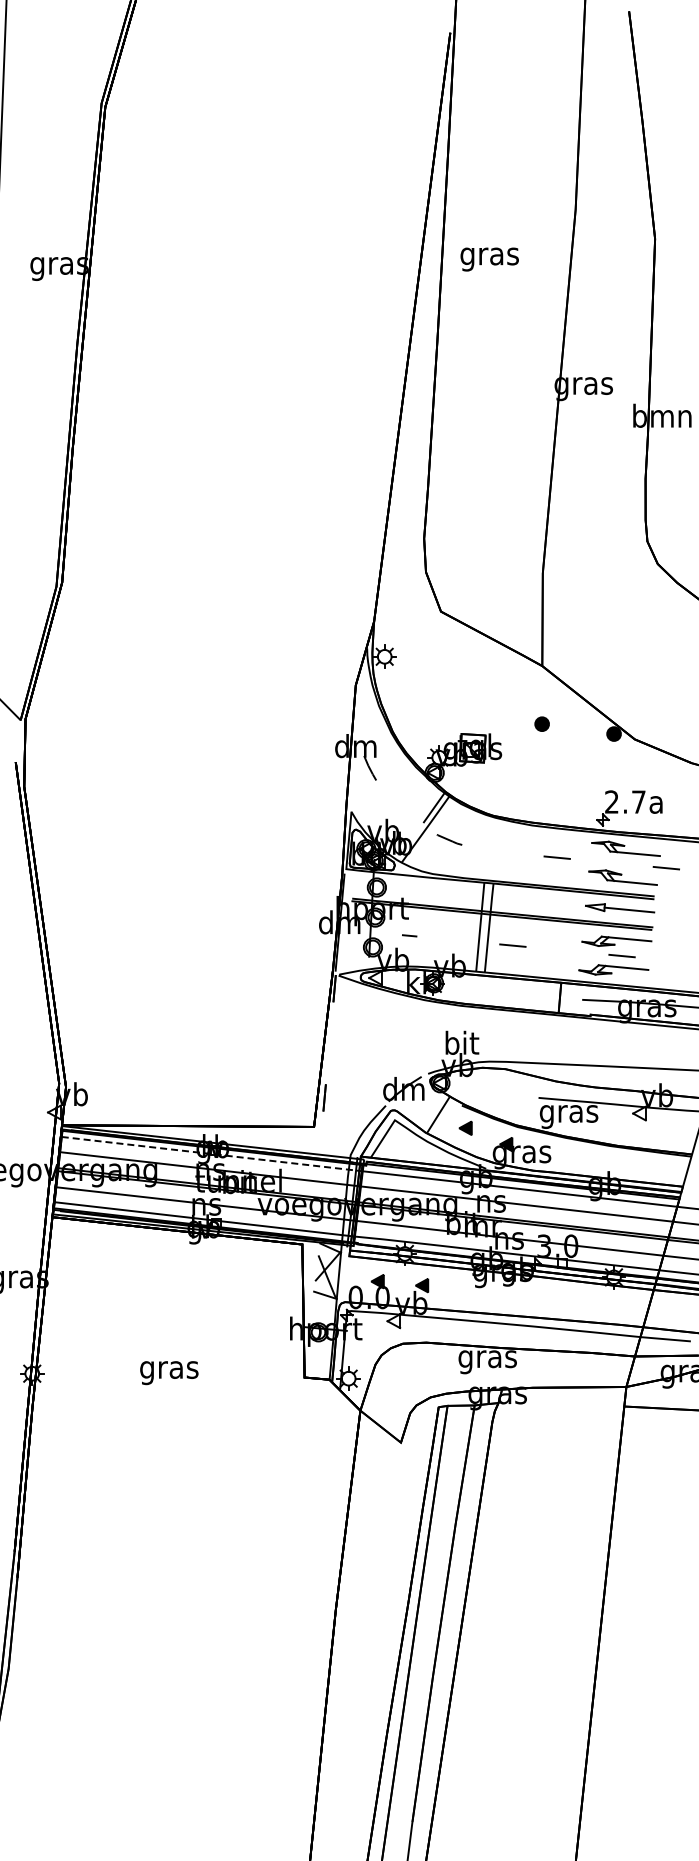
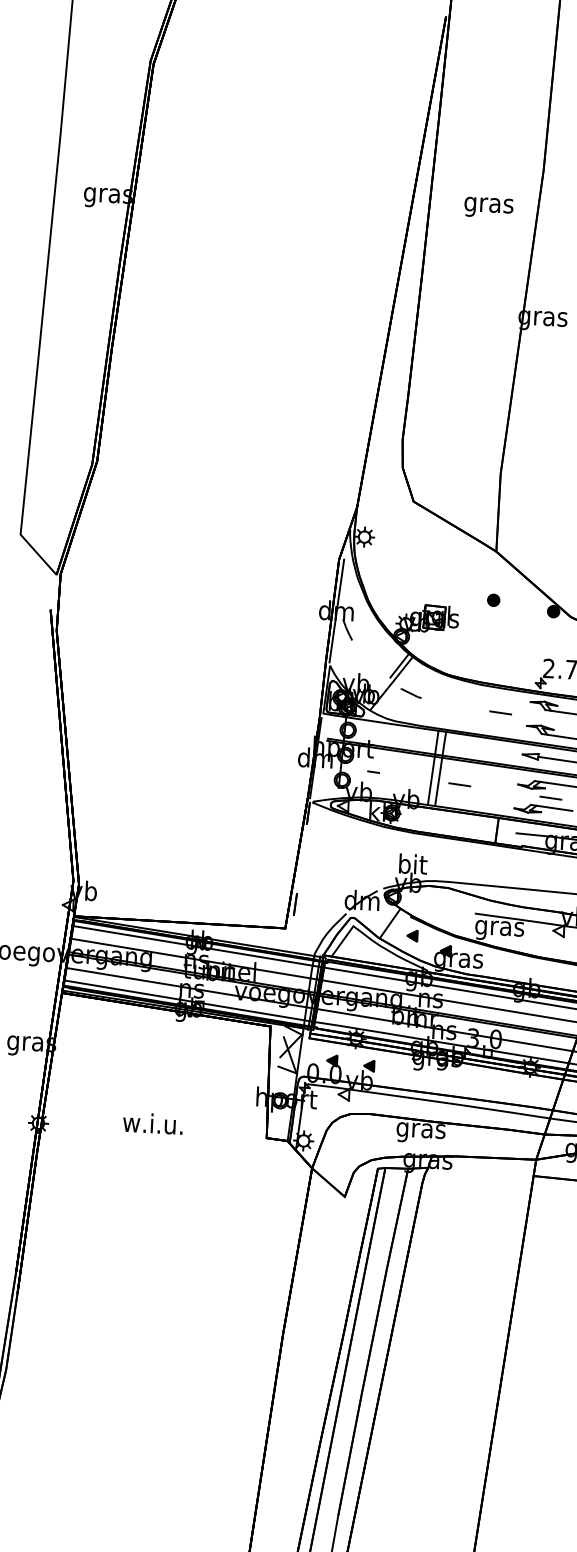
text: (489, 259) -> (488, 207), moved
line: (355, 745) -> (336, 610), added
line: (212, 1154) -> (198, 947), dashed -> solid
text: (167, 1369) -> (152, 1125), gras -> w.i.u.

